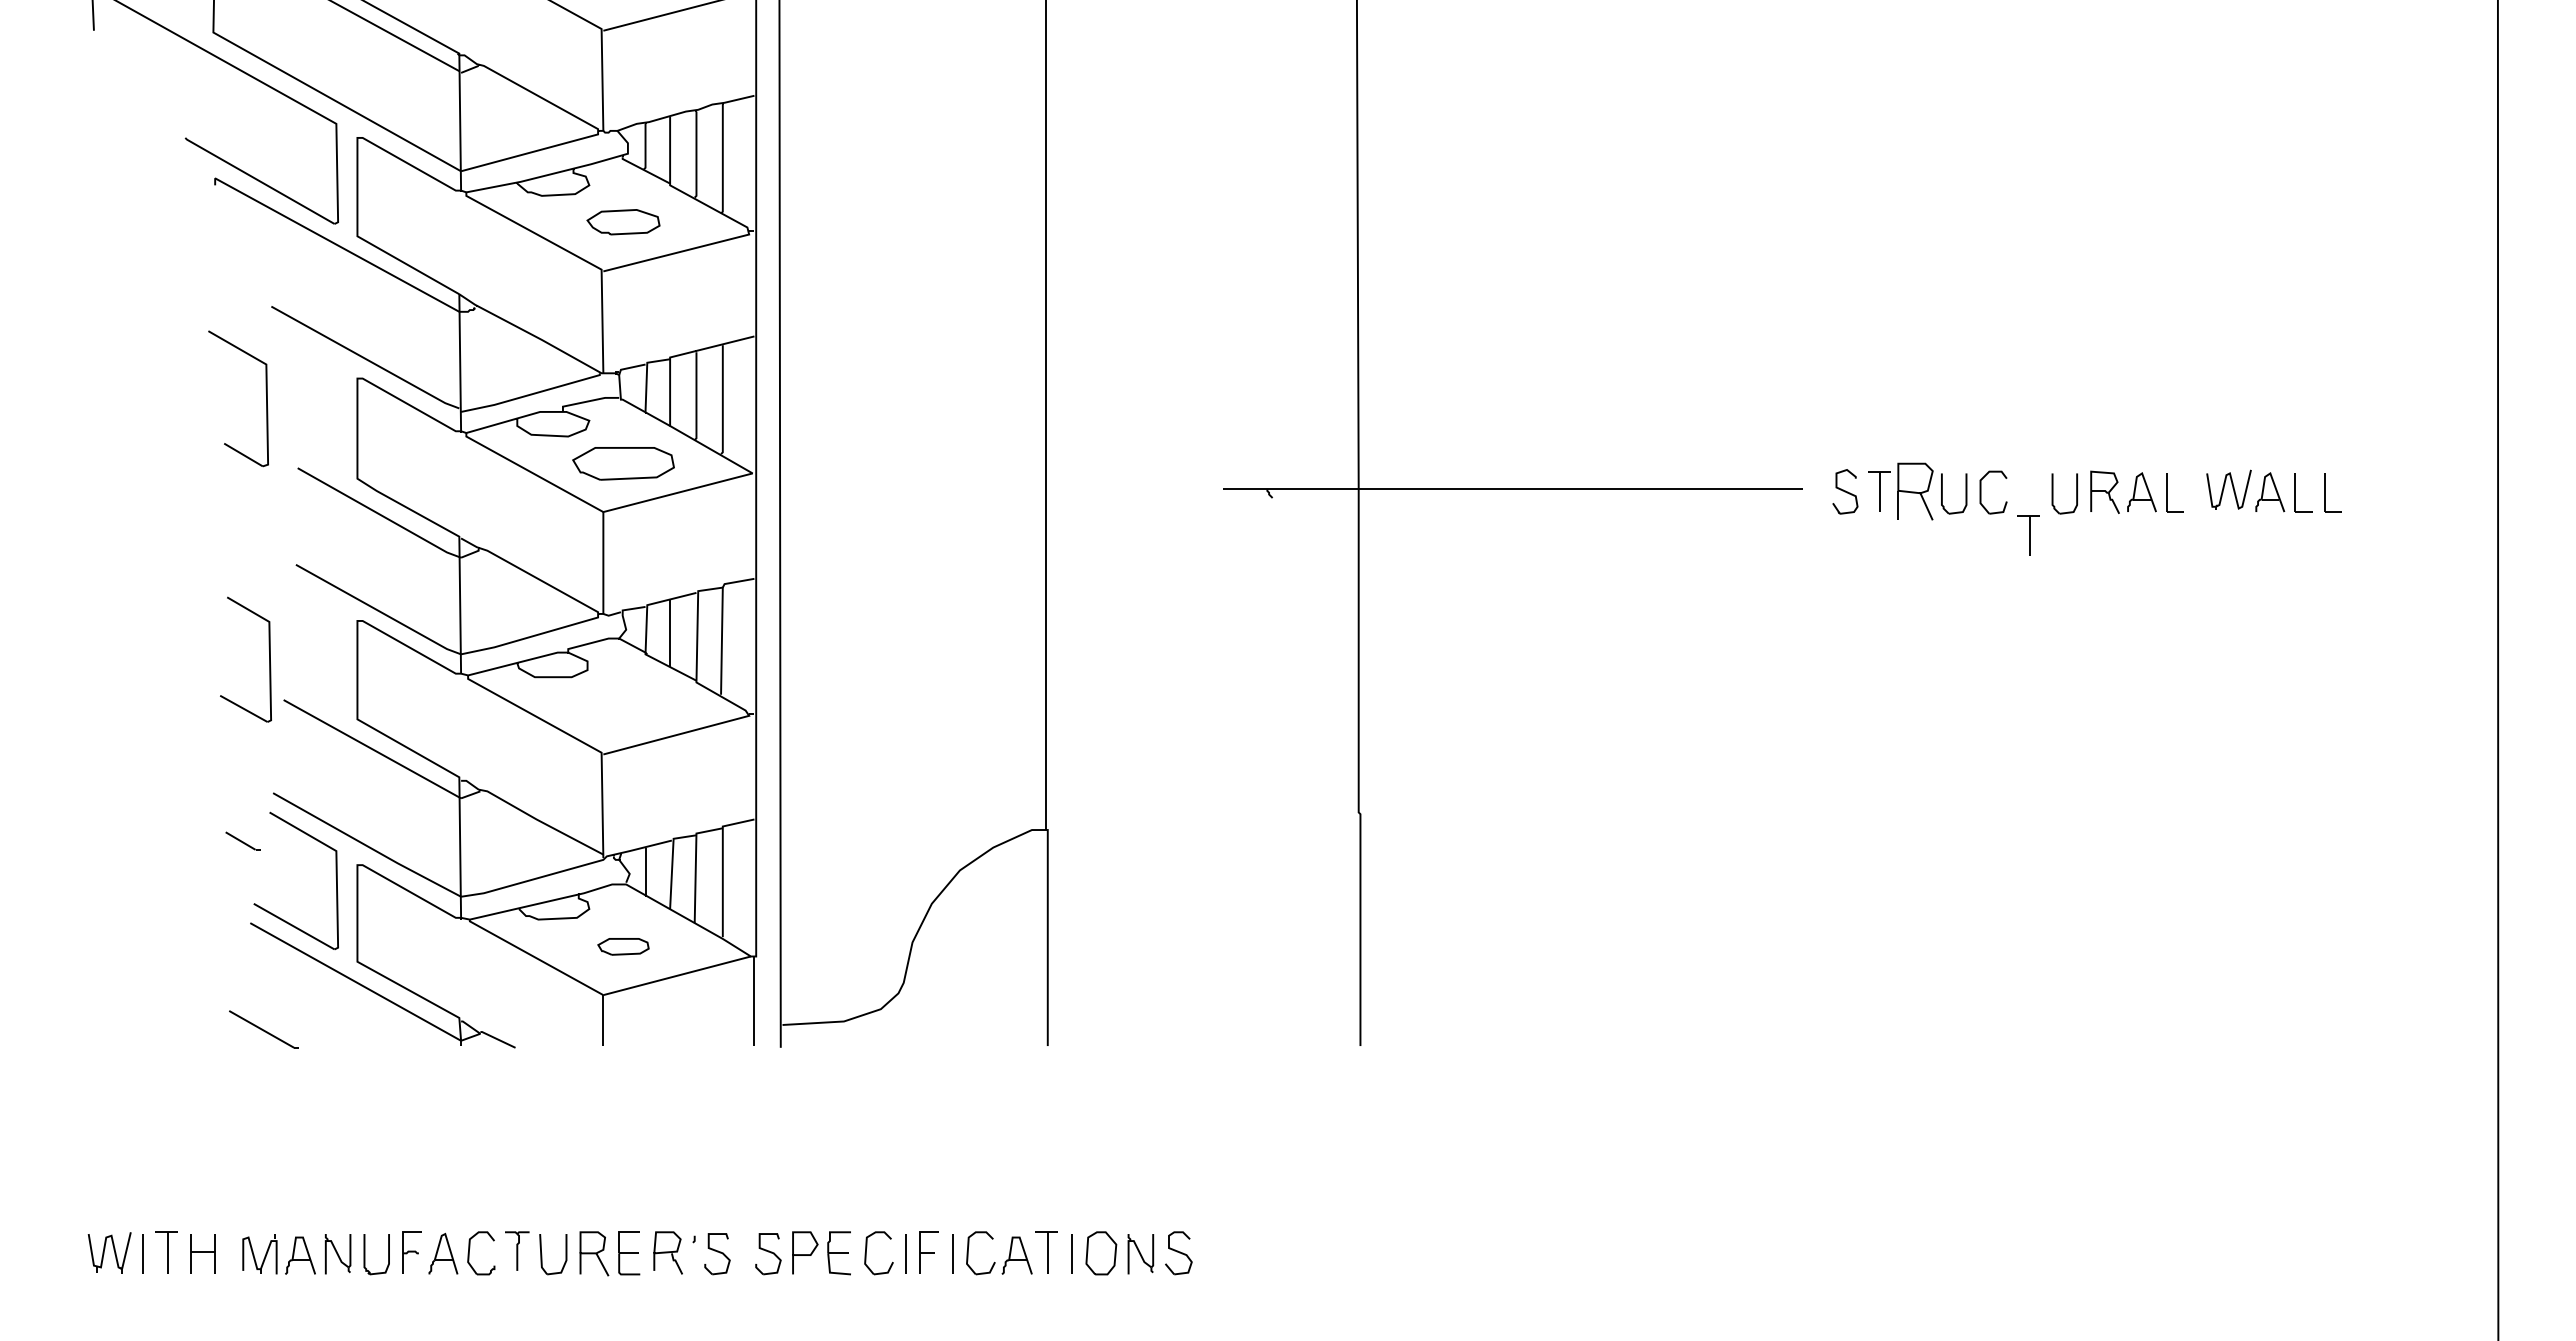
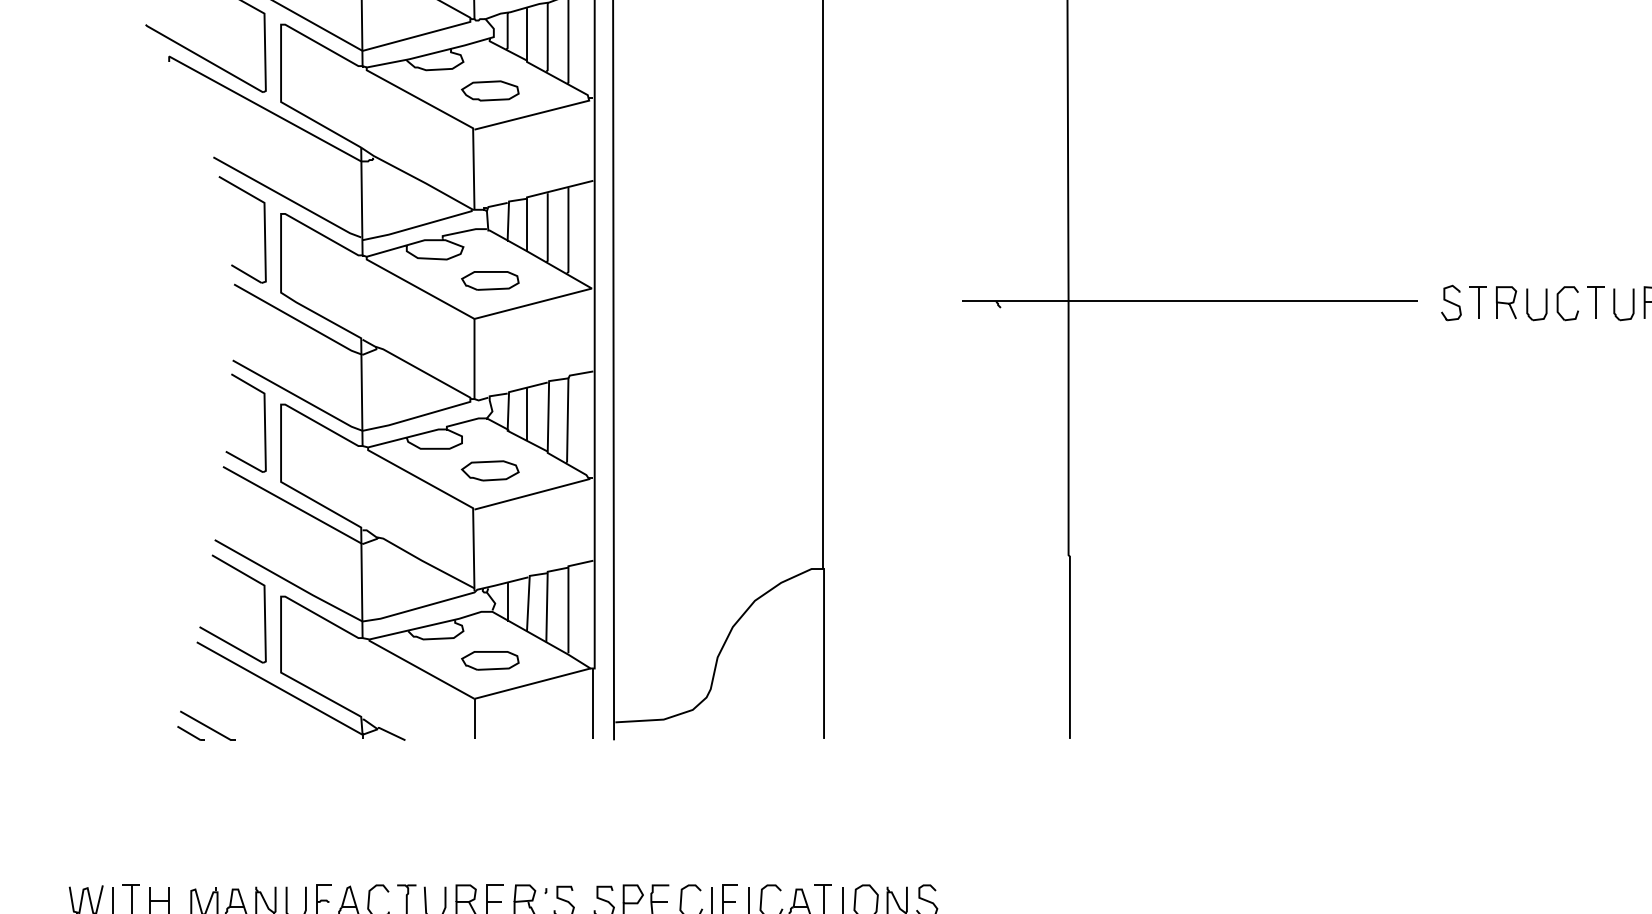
part: (266, 398) -> (264, 229), moved
part: (623, 463) -> (490, 280), size x0.71
part: (1915, 491) -> (1506, 302), size x0.71
part: (2028, 535) -> (1595, 302), moved
part: (269, 659) -> (264, 423), moved
part: (623, 705) -> (490, 471), added
part: (242, 840) -> (190, 732), moved
part: (623, 946) -> (490, 660), size x1.43

